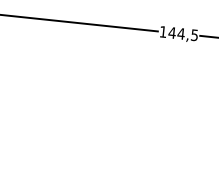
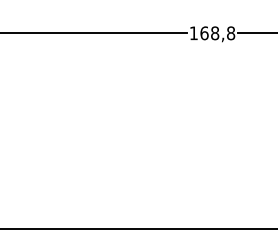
text: (183, 34) -> (217, 33), 144,5 -> 168,8

